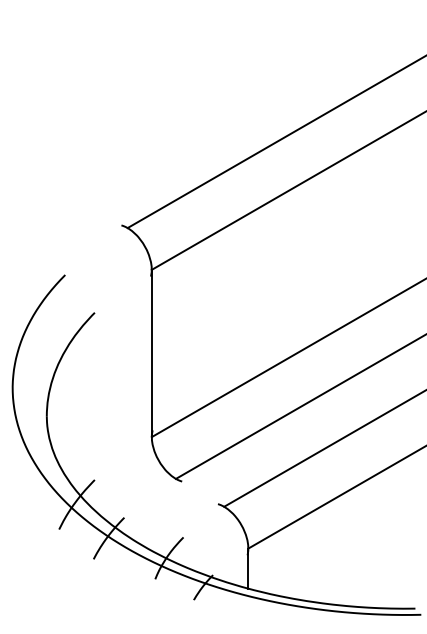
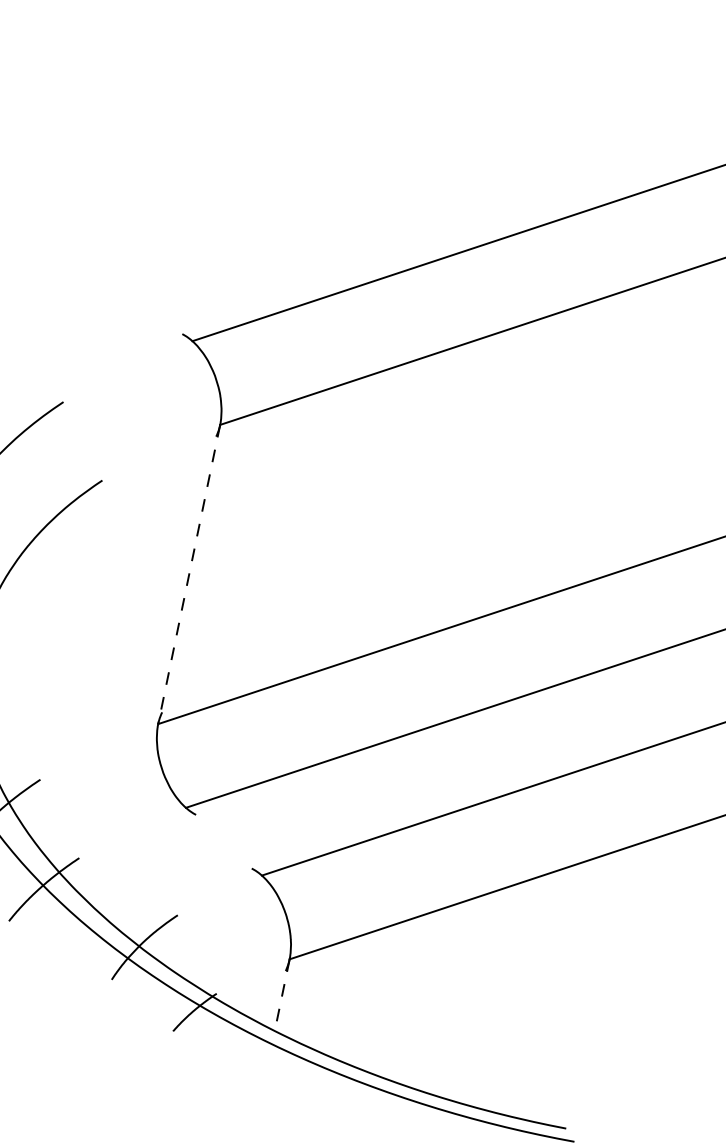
line: (151, 353) -> (188, 574), solid -> dashed
line: (248, 569) -> (282, 996), solid -> dashed

